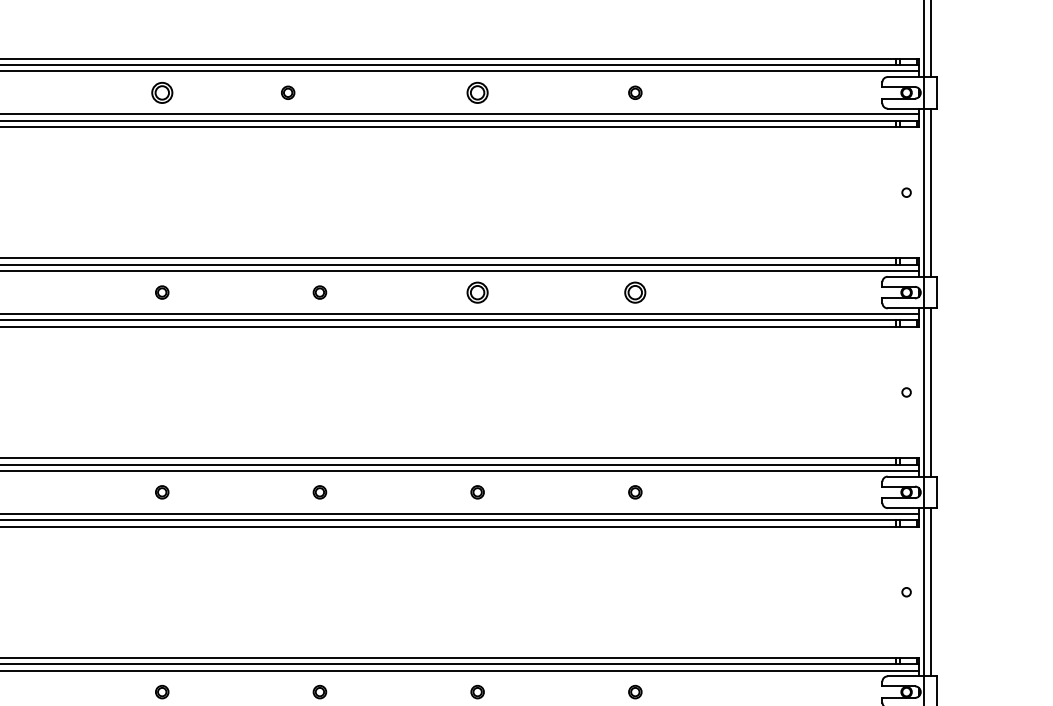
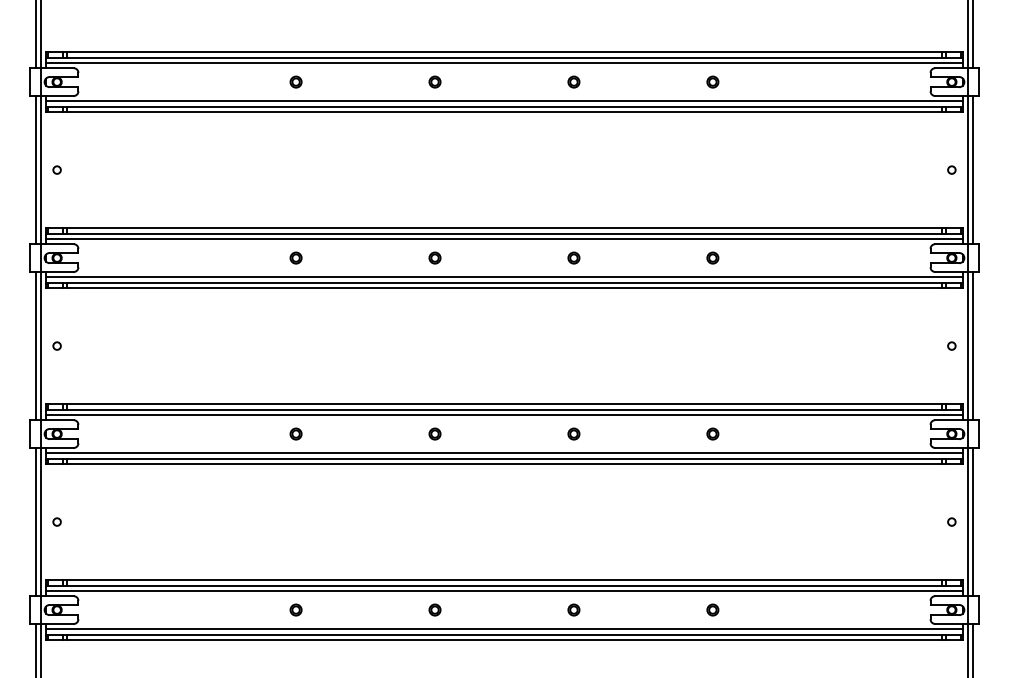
part: (161, 92) -> (295, 81), size x0.62
part: (287, 92) -> (434, 81), moved
part: (477, 92) -> (573, 81), size x0.62
part: (477, 291) -> (573, 257), size x0.62
part: (634, 291) -> (712, 257), size x0.62

